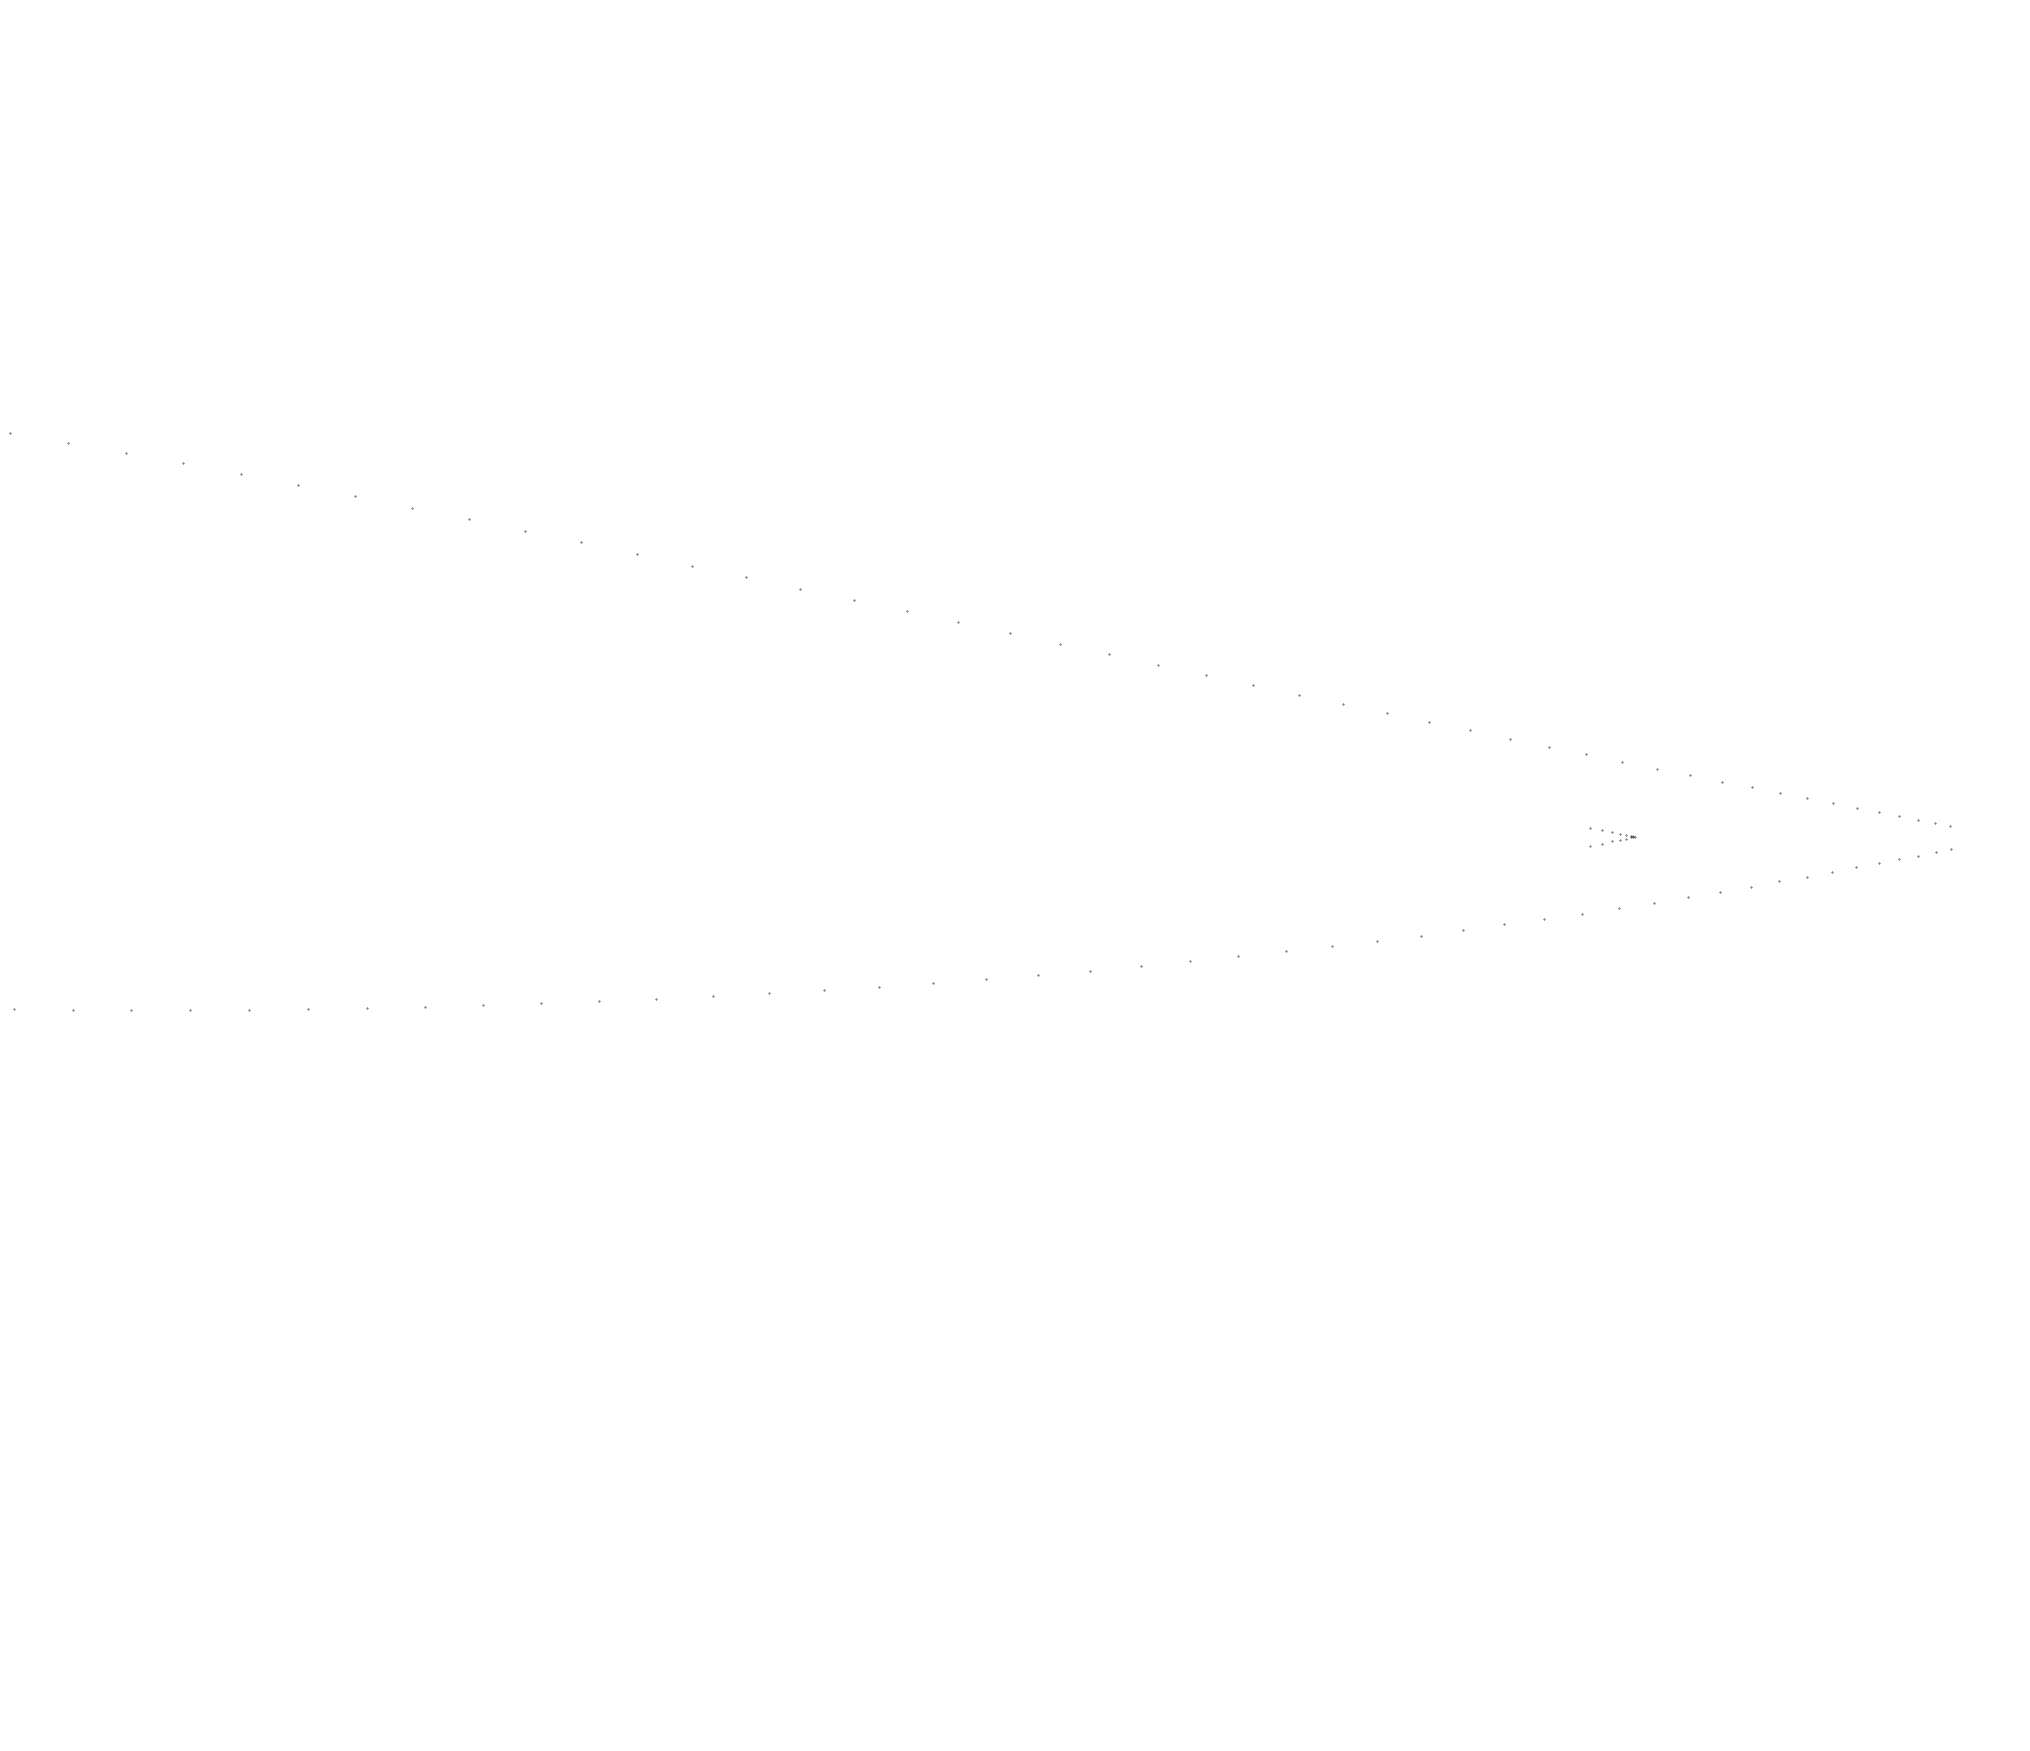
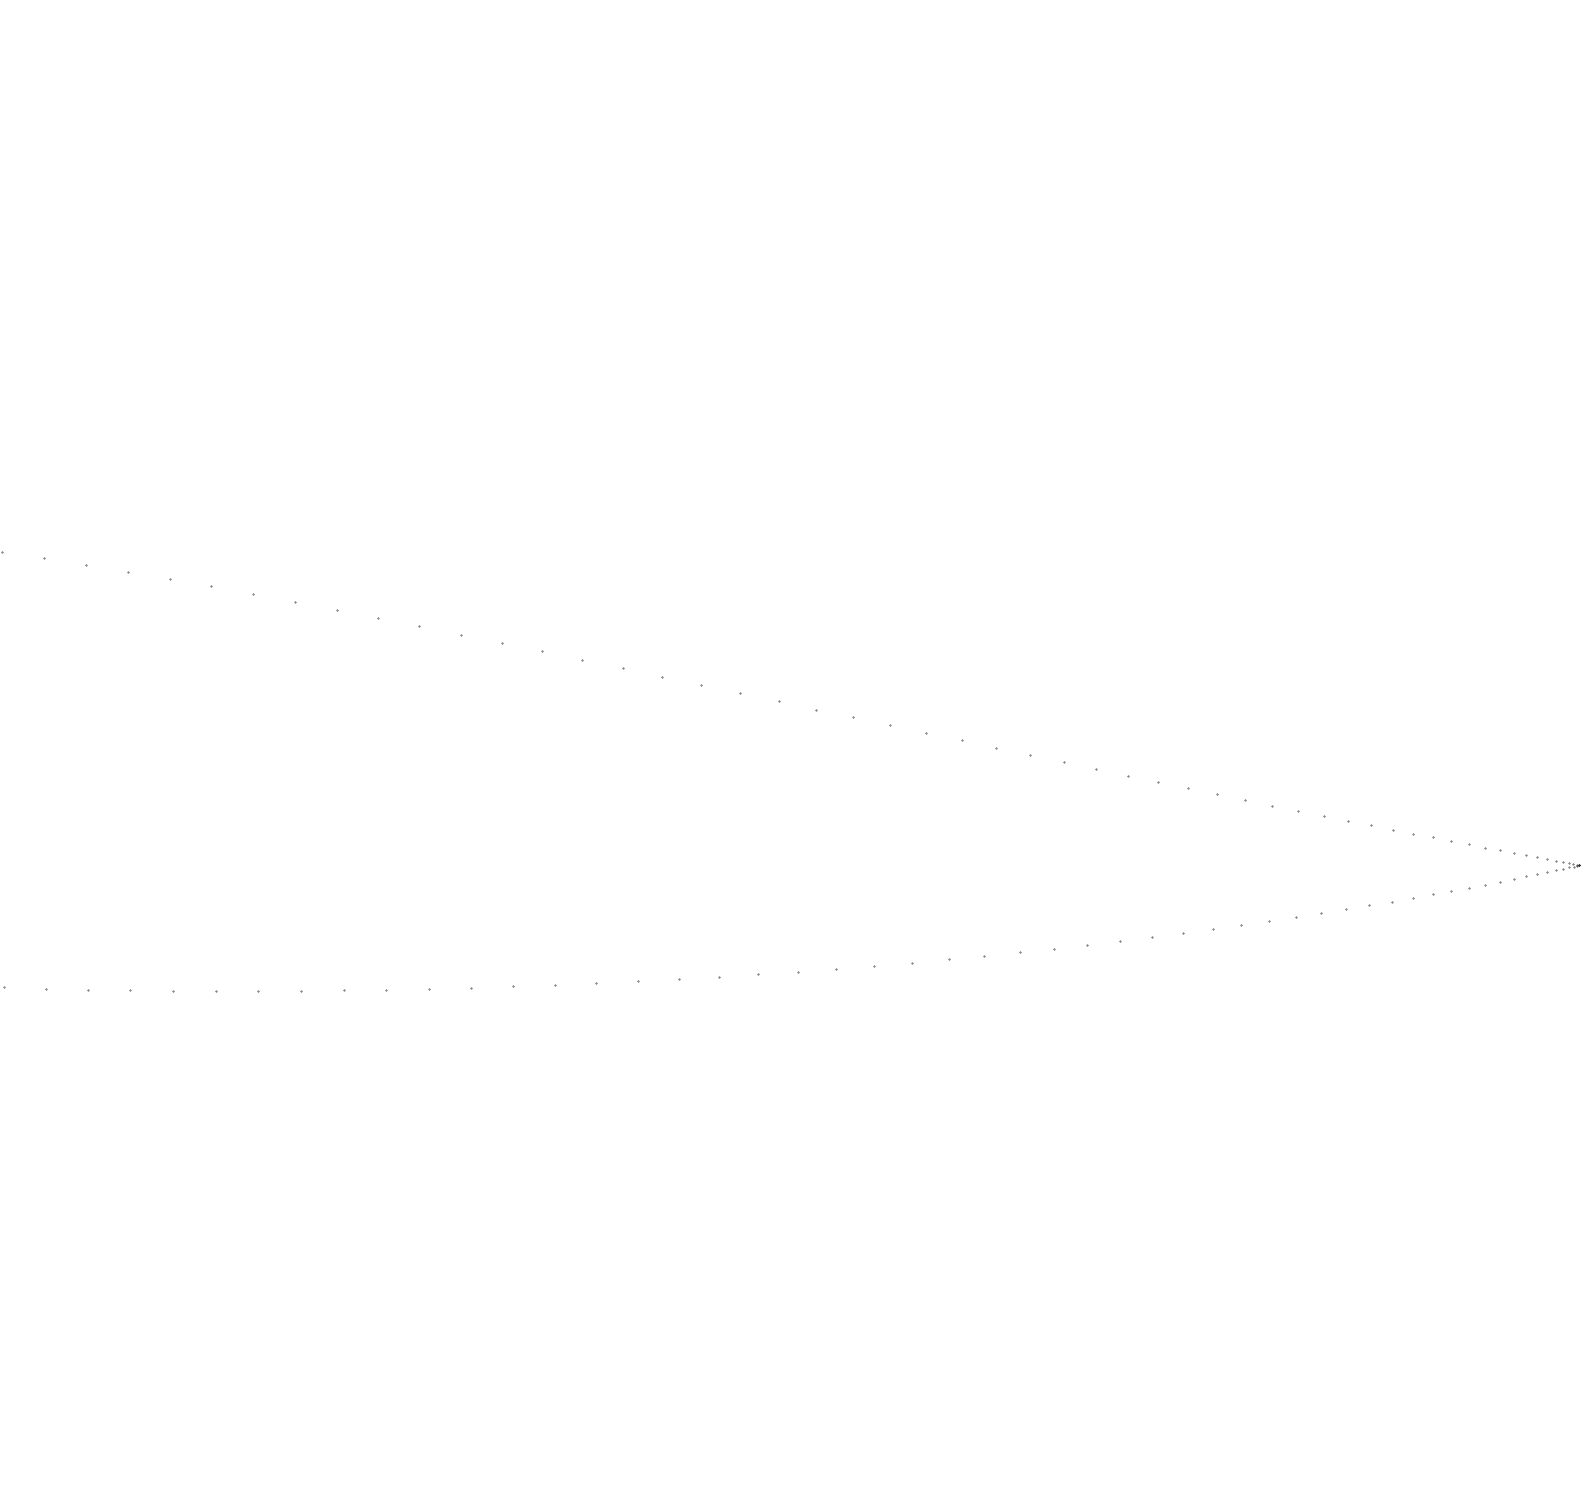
part: (1612, 836) -> (1563, 865), moved

